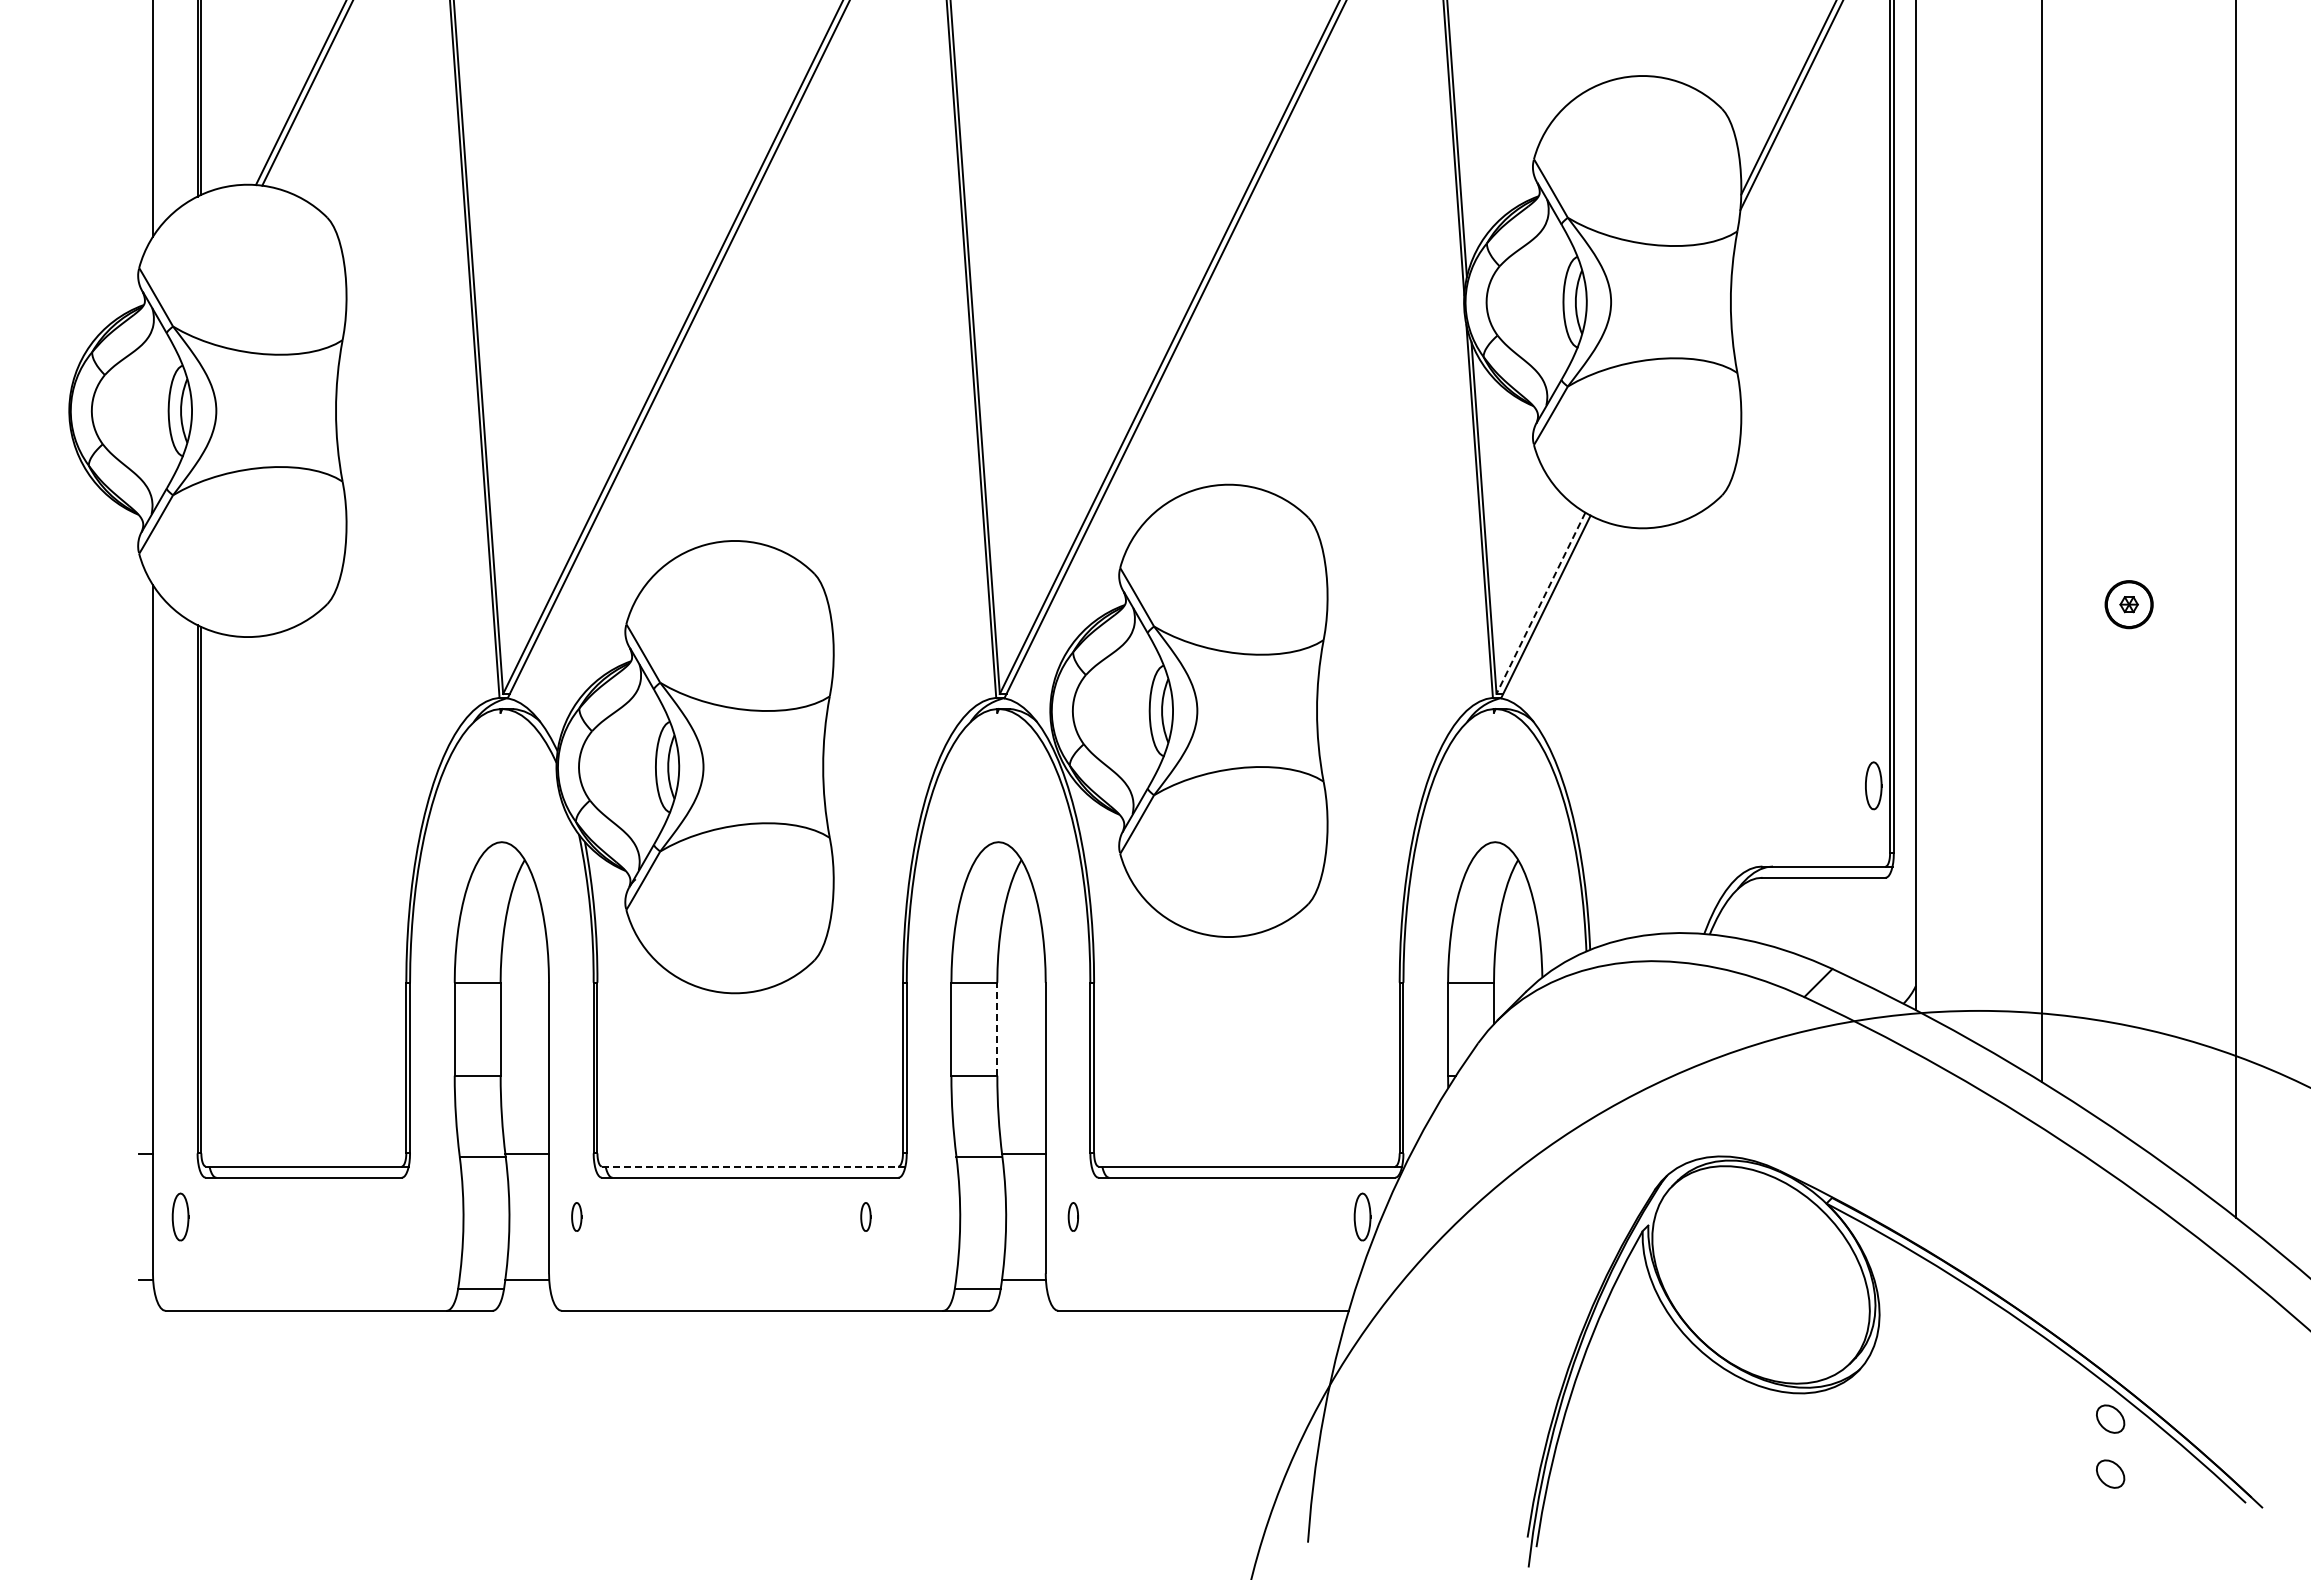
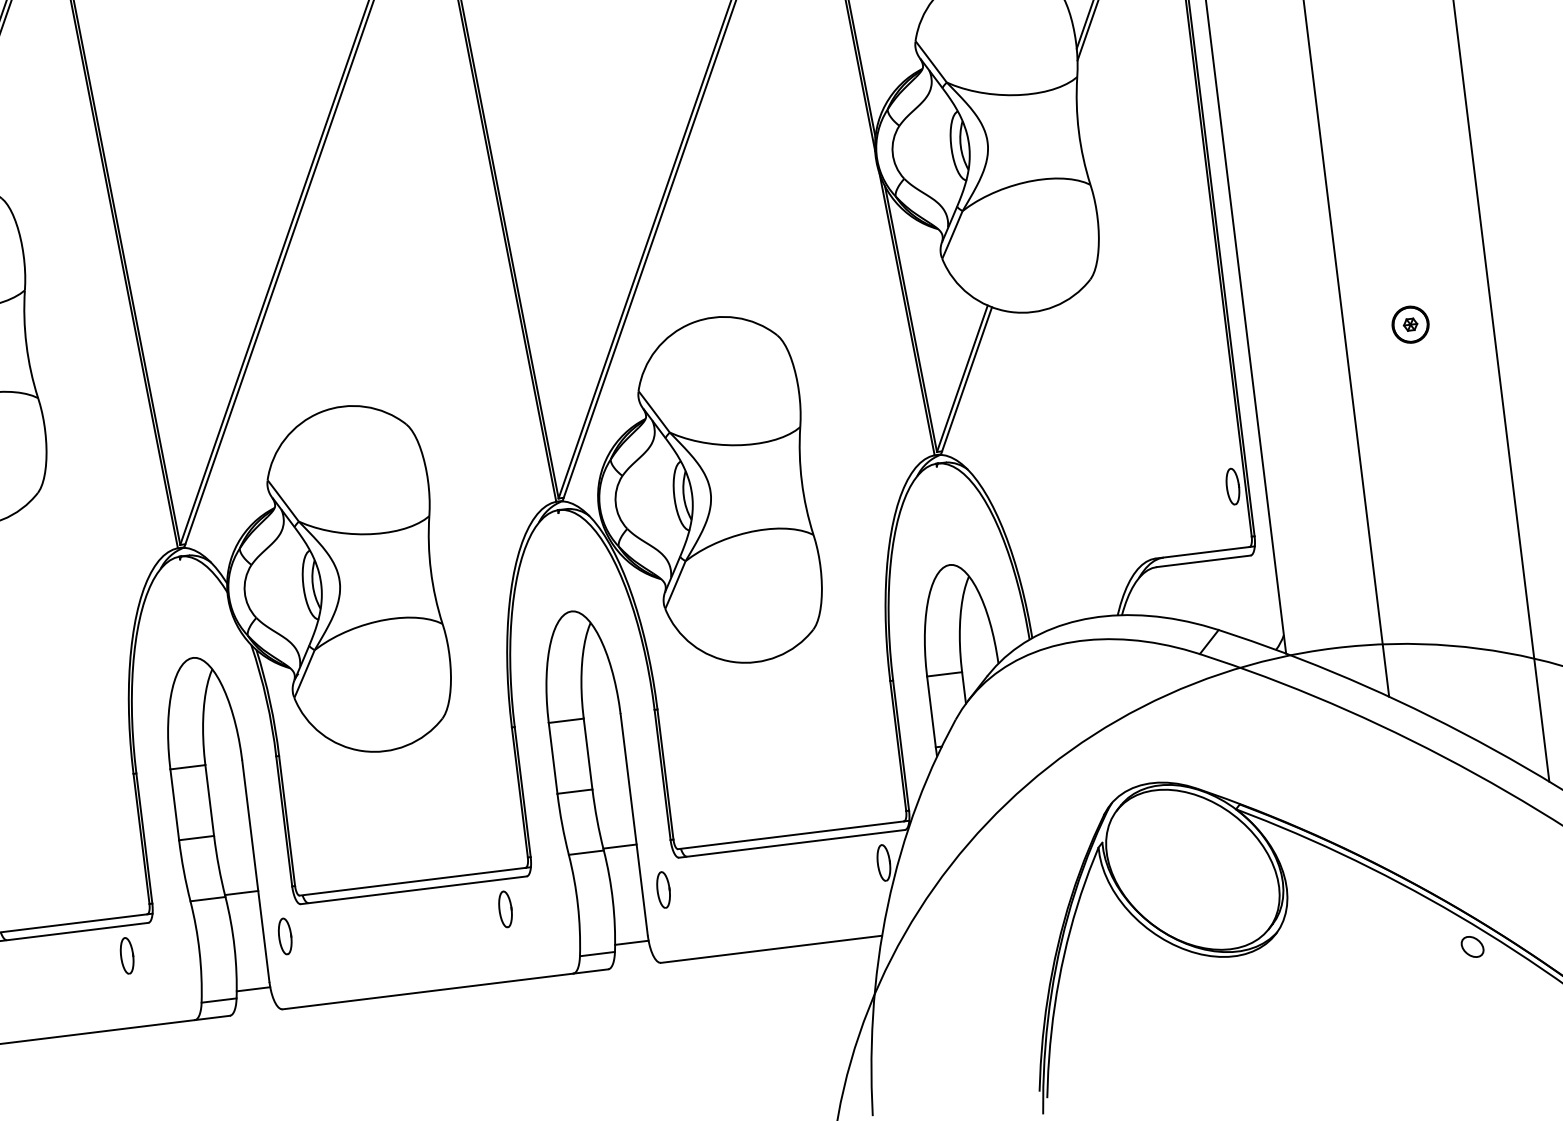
line: (1540, 603) -> (962, 378), dashed -> solid
line: (997, 1028) -> (588, 753), dashed -> solid
line: (750, 1166) -> (412, 881), dashed -> solid
part: (368, 1216) -> (126, 955), added
part: (576, 1216) -> (285, 936), size x1.67
part: (865, 1216) -> (505, 909), size x1.67
part: (1073, 1216) -> (663, 889), size x1.67
part: (2110, 1473) -> (1477, 988), removed

